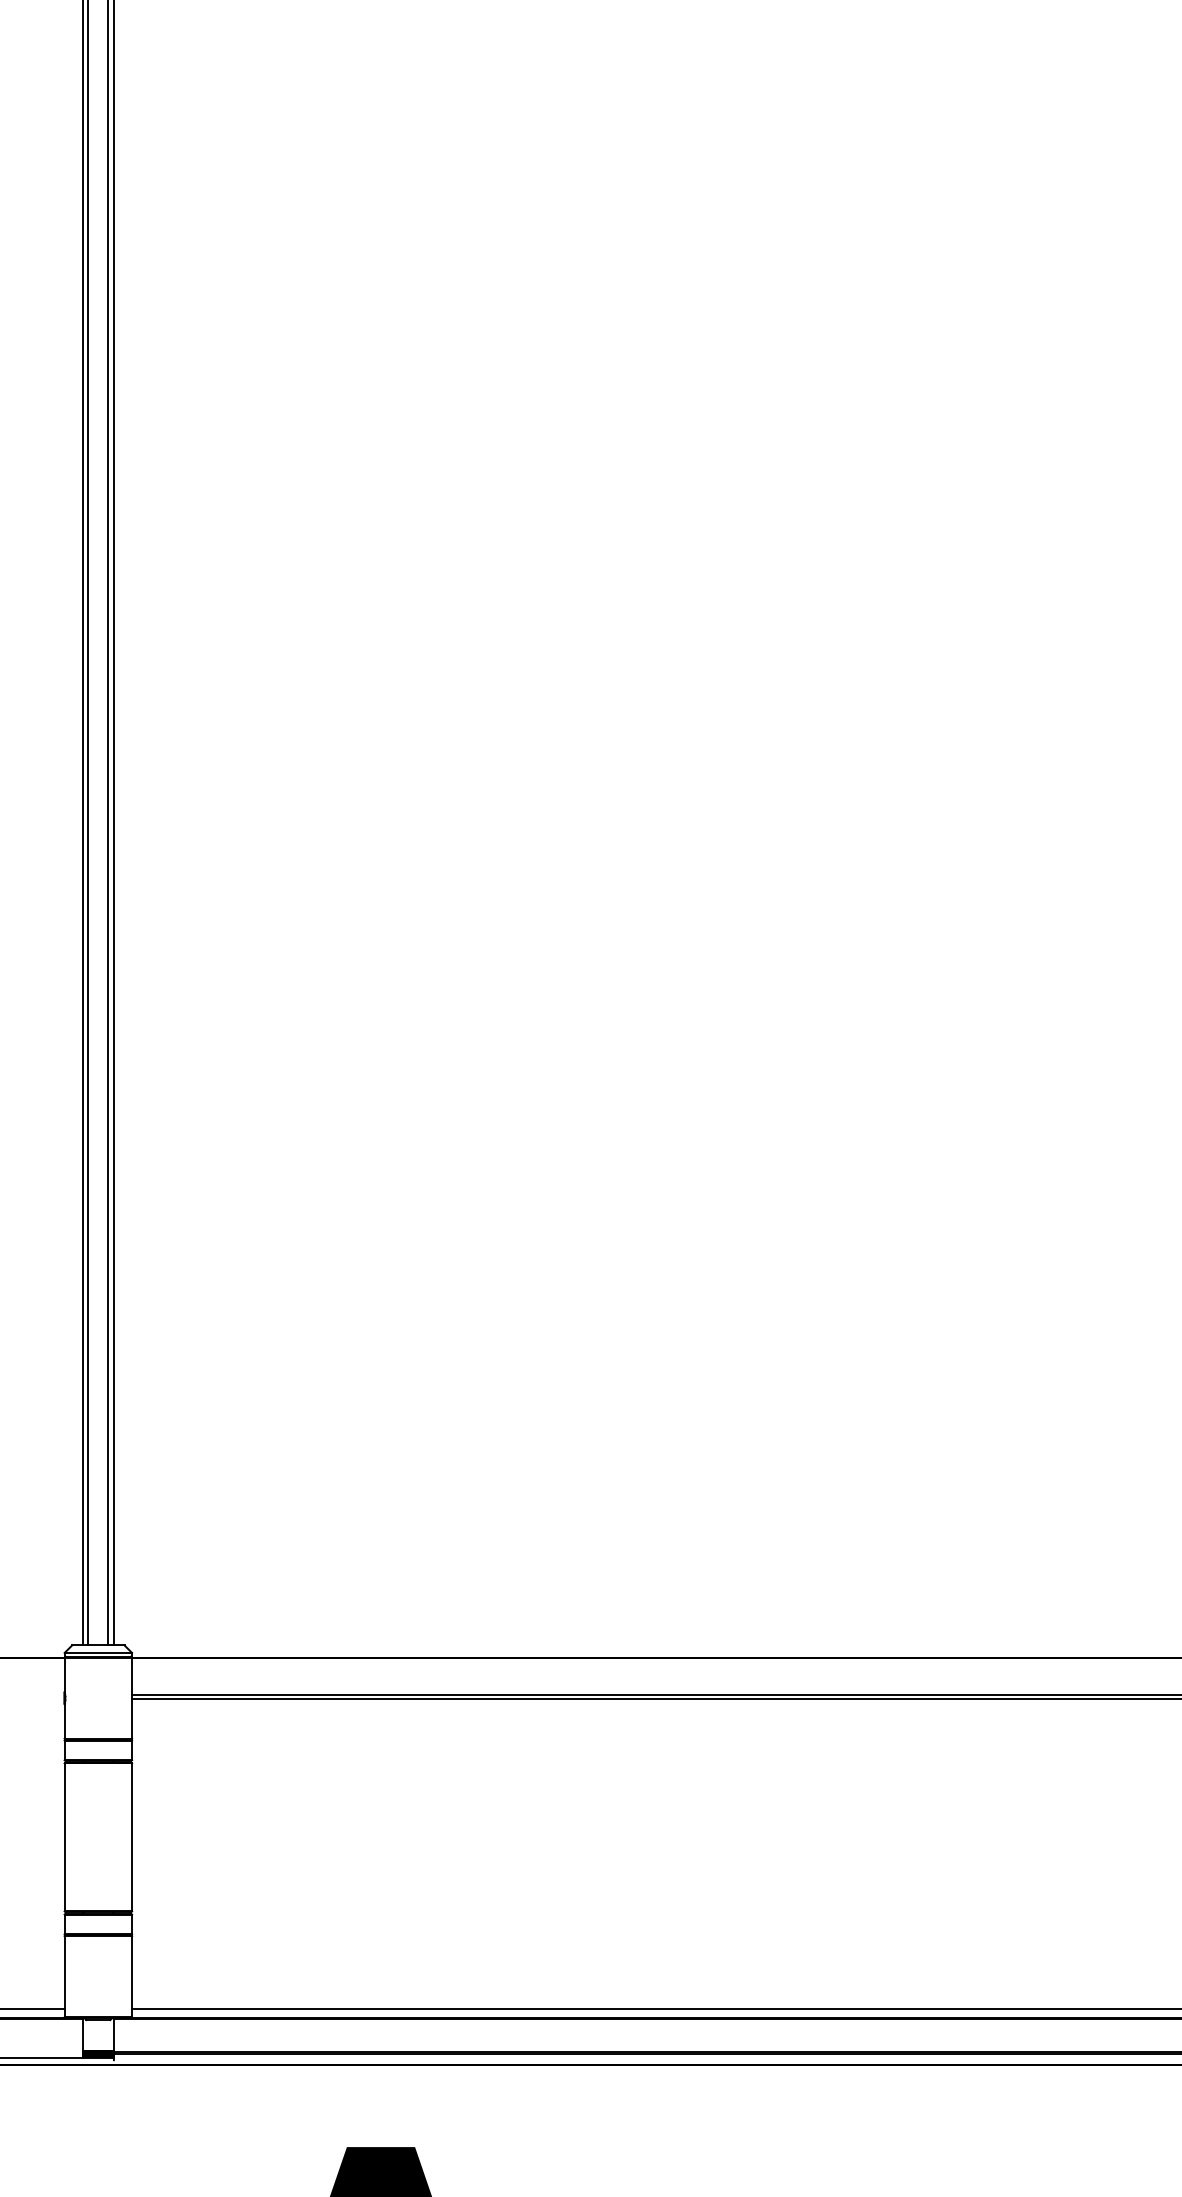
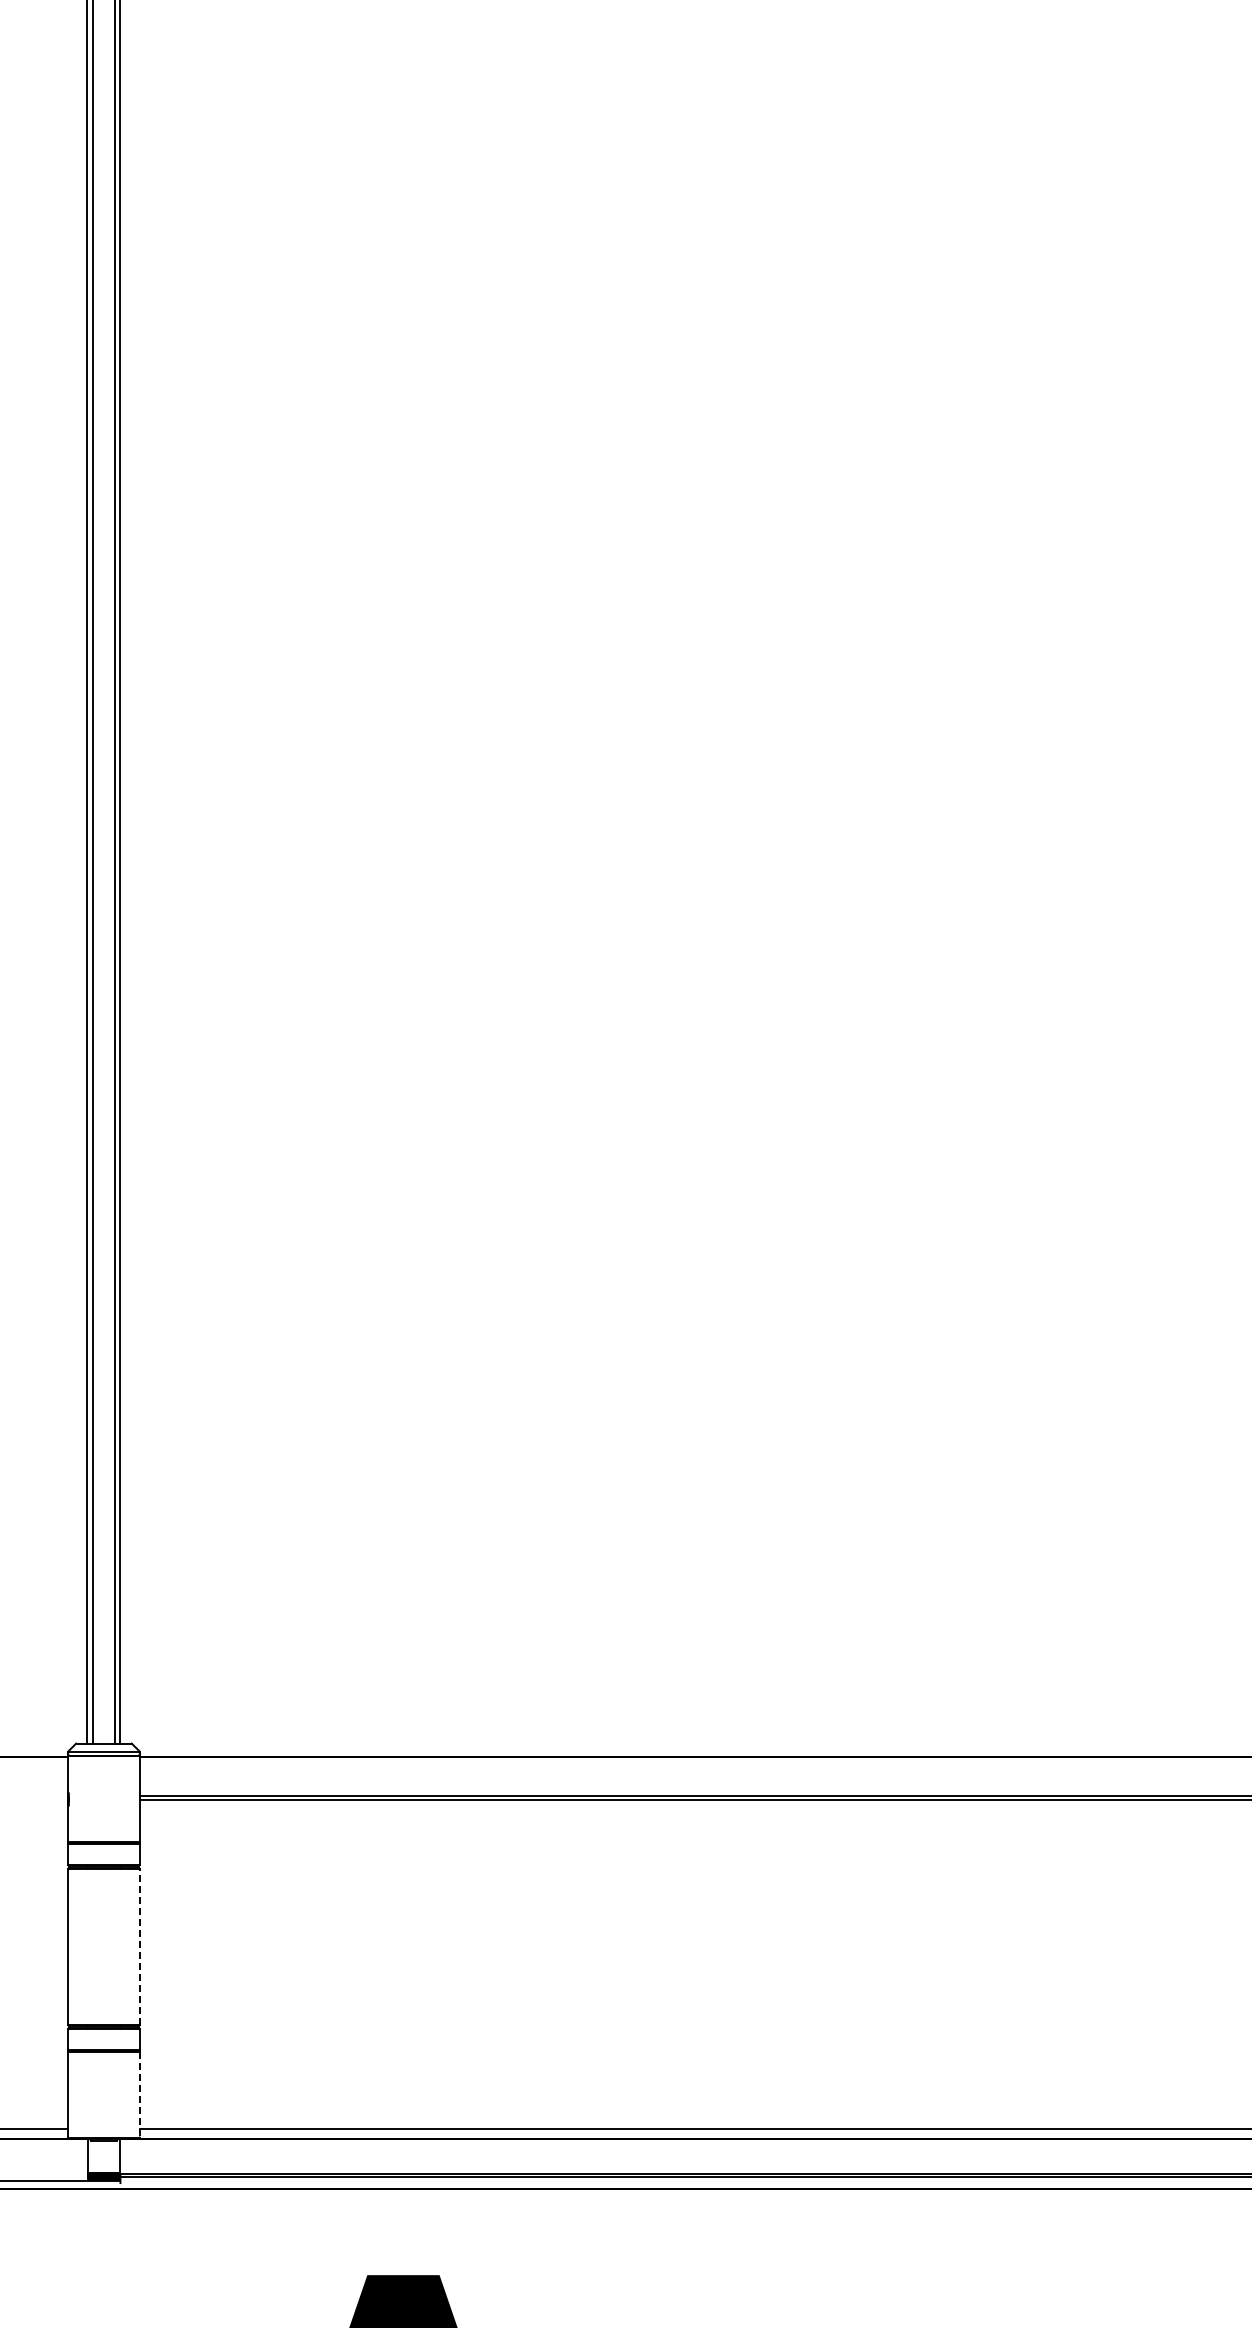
line: (131, 1836) -> (139, 1946), solid -> dashed
line: (131, 1976) -> (139, 2094), solid -> dashed

